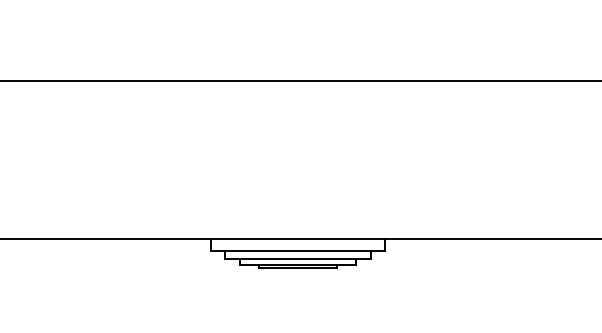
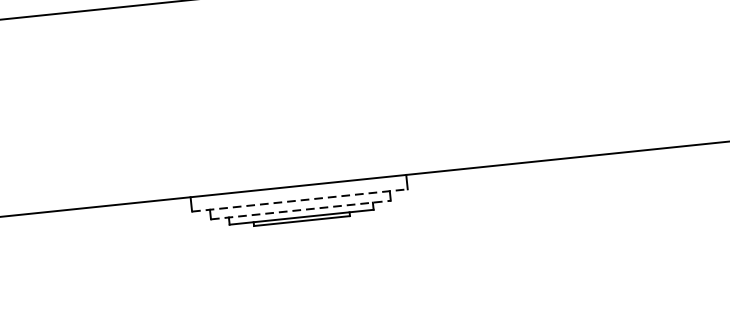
line: (298, 251) -> (300, 201), solid -> dashed
line: (298, 258) -> (301, 209), solid -> dashed

